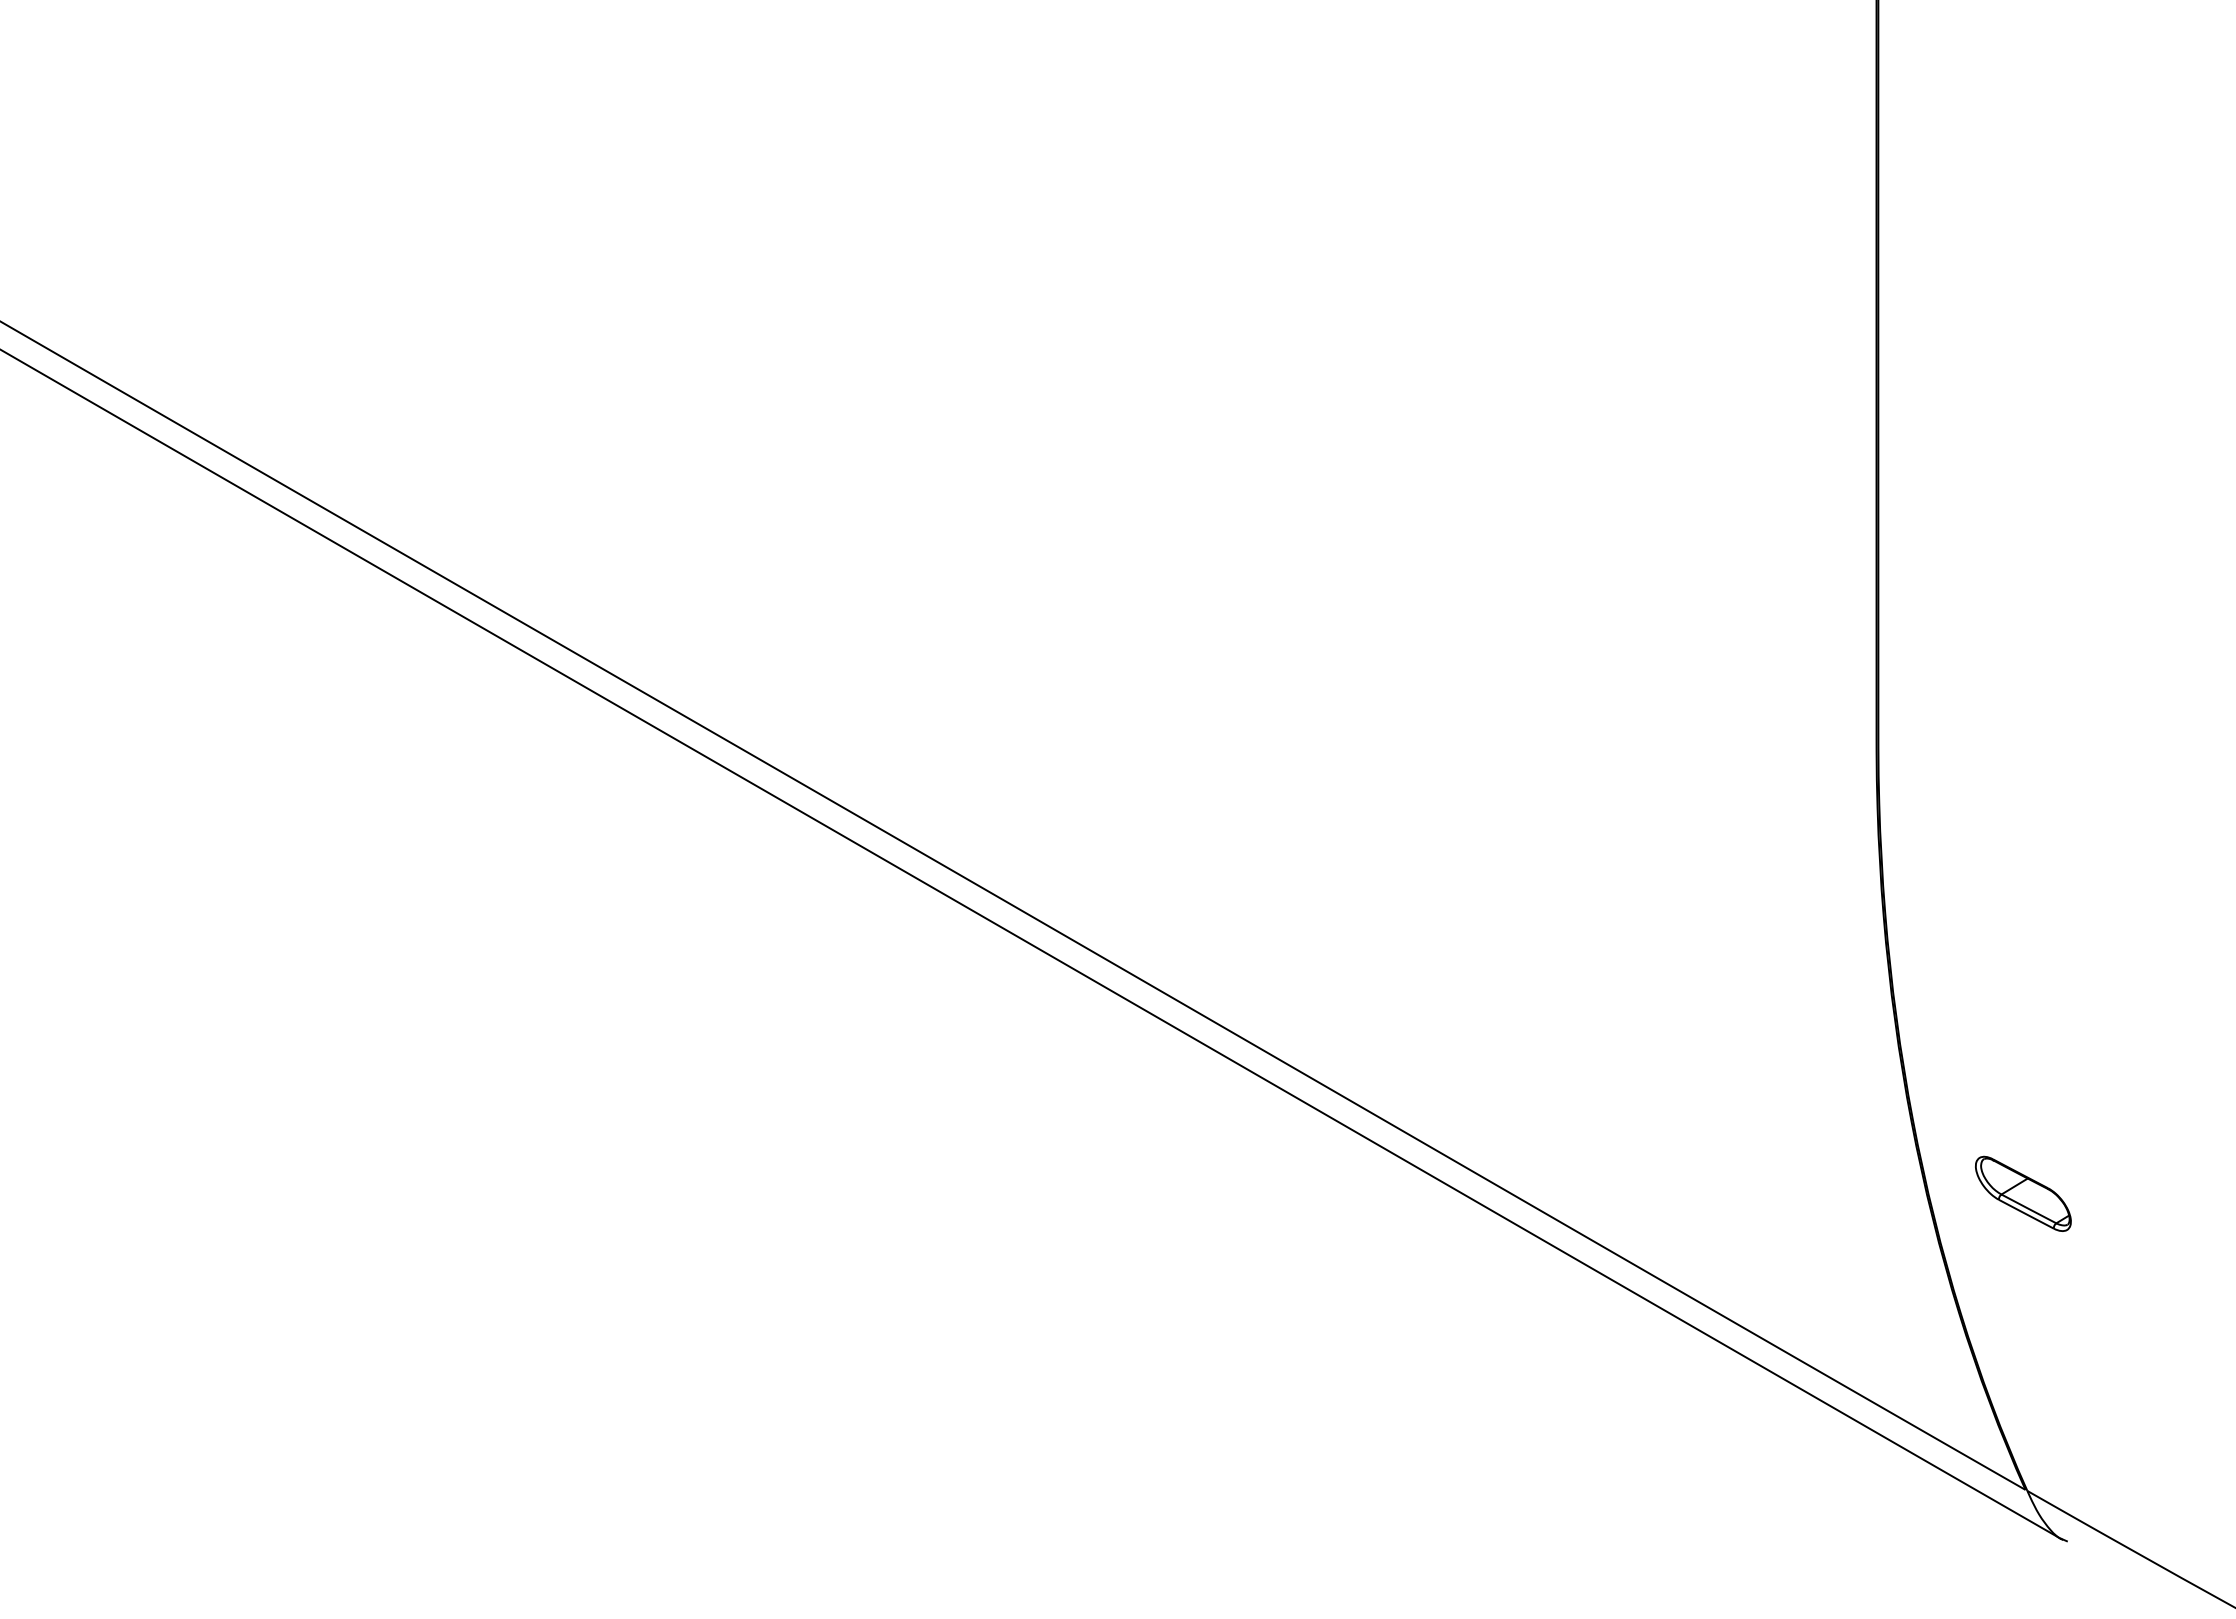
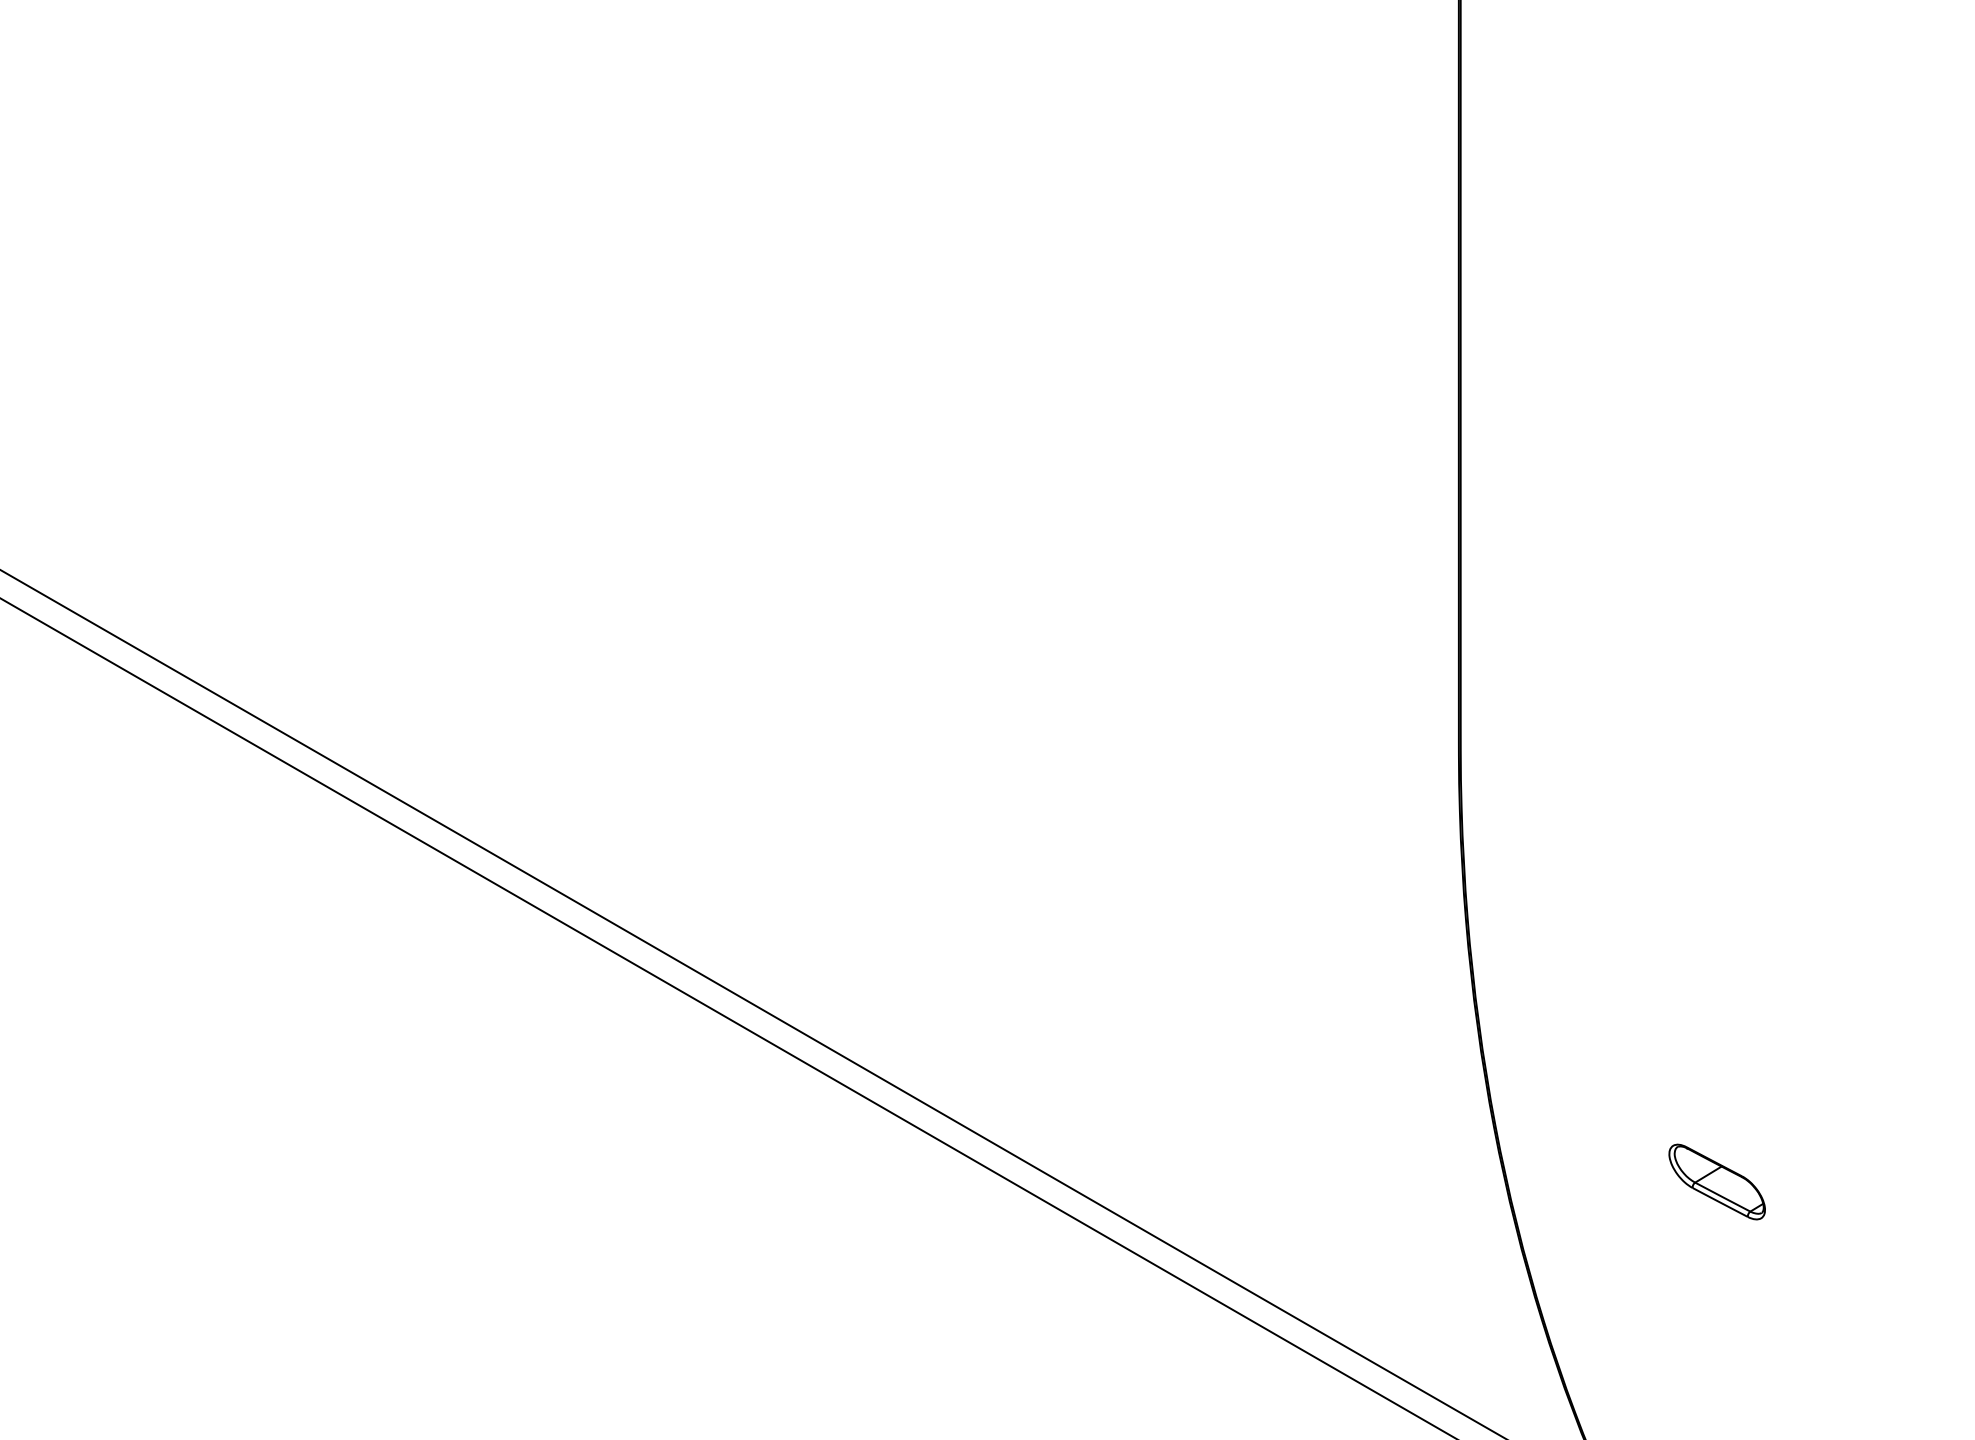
part: (2023, 1193) -> (1717, 1181), moved

